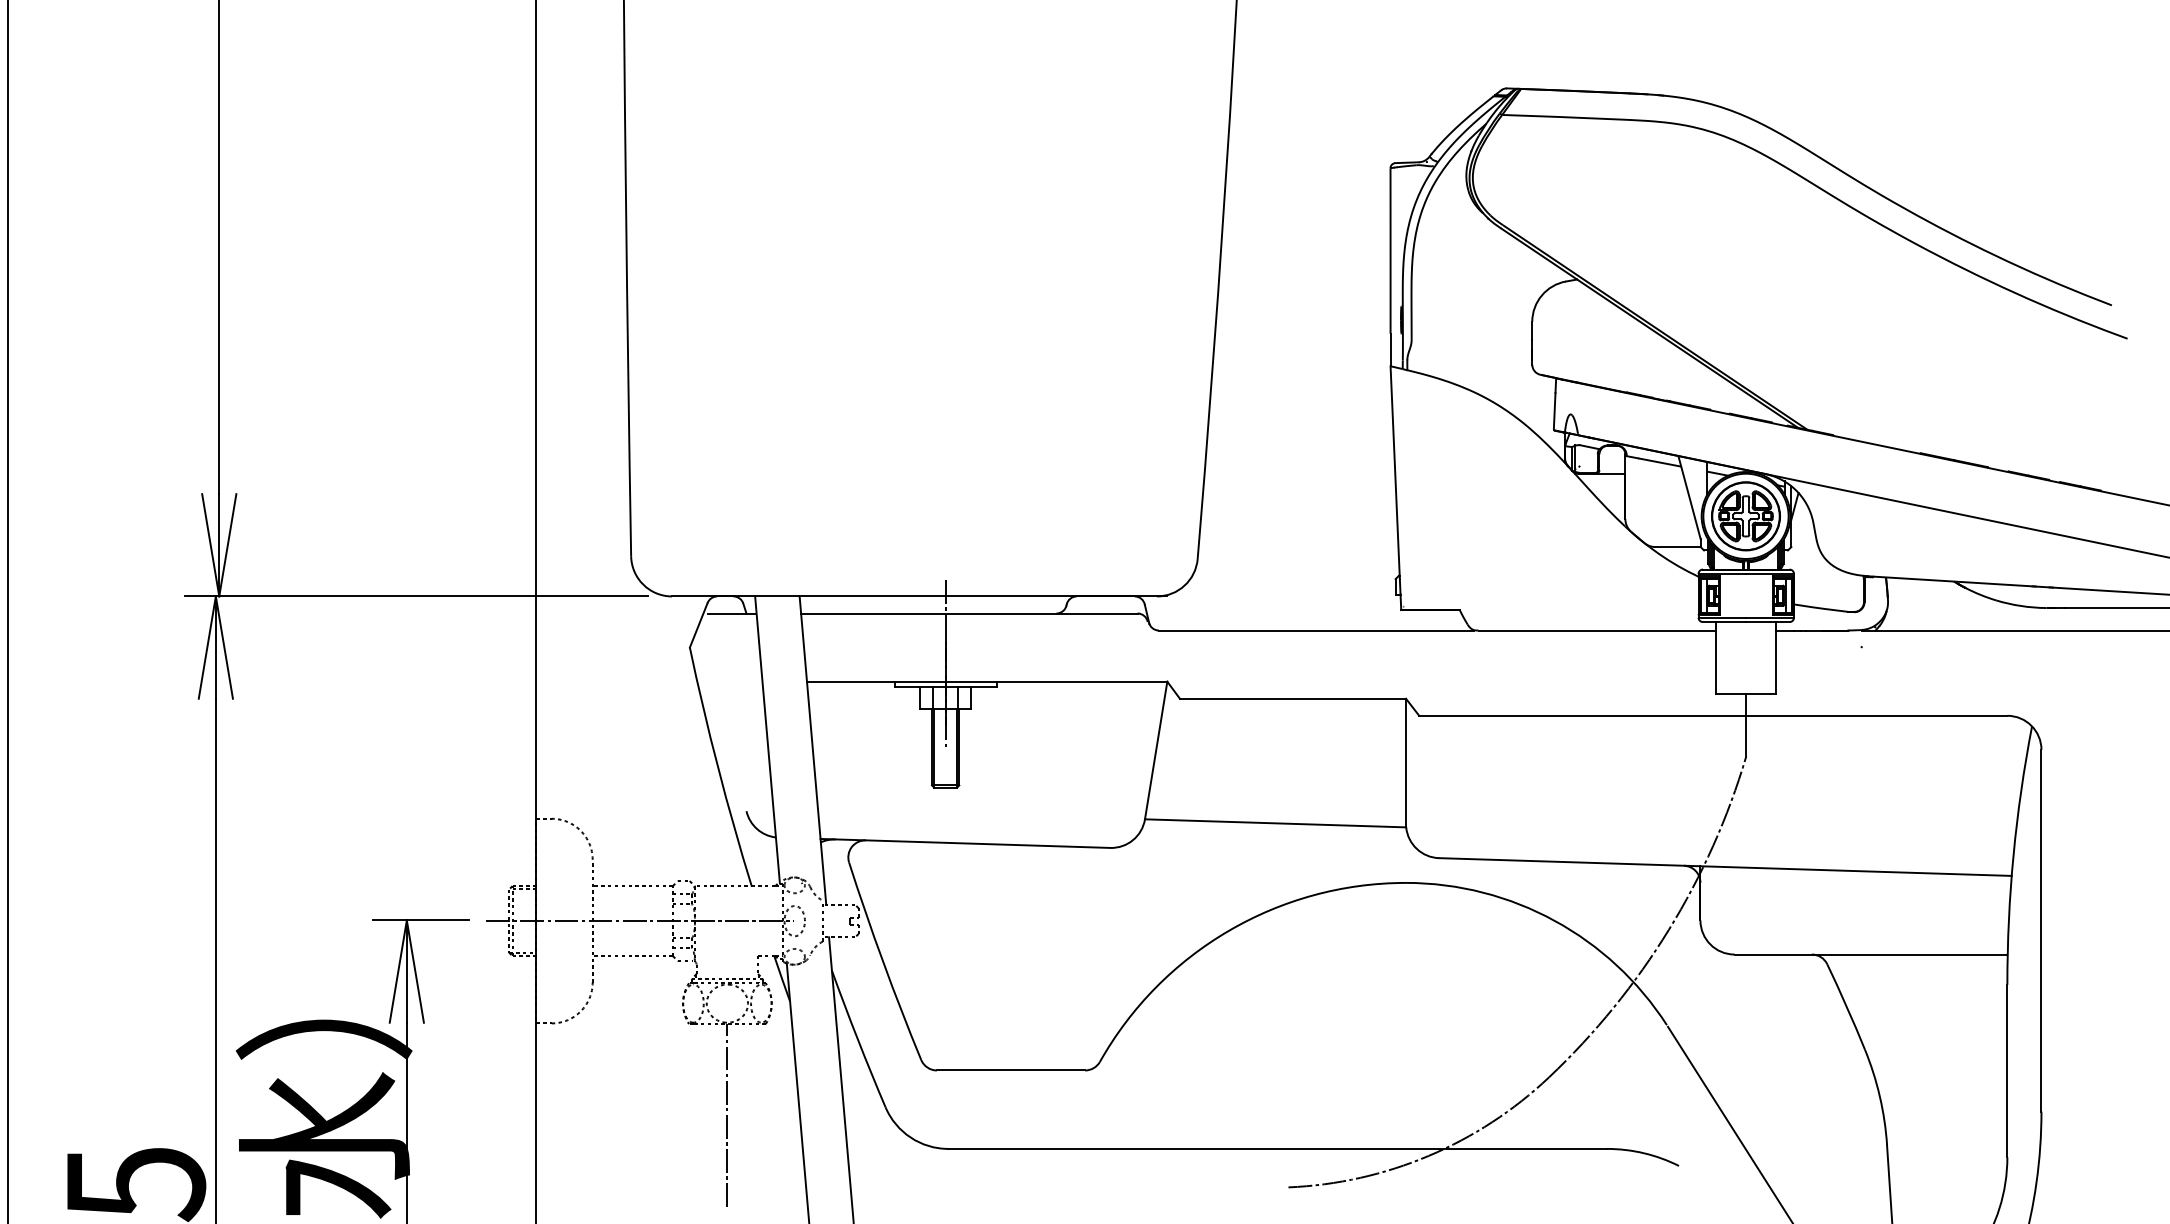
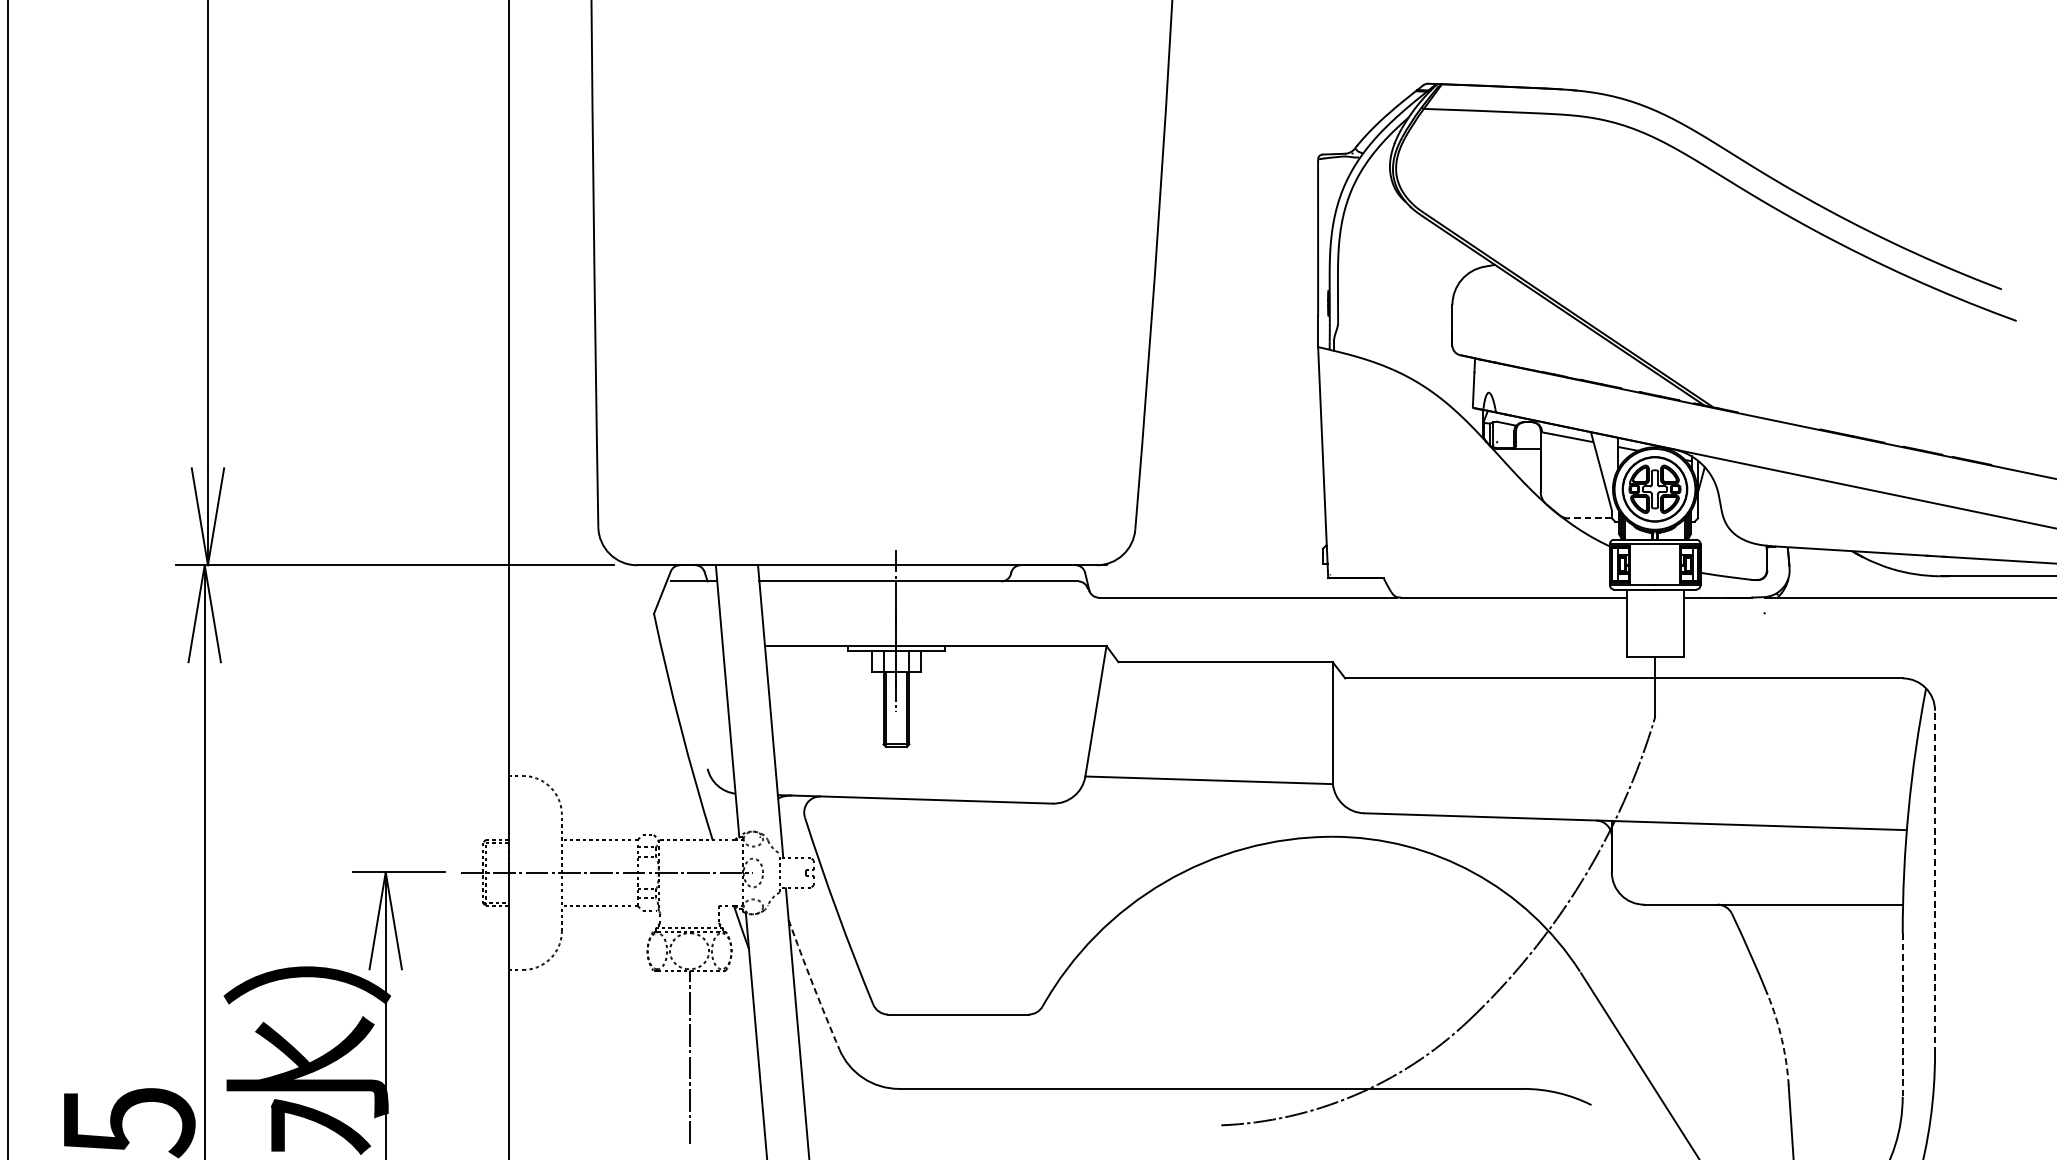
line: (1678, 547) -> (1591, 518), solid -> dashed
line: (2041, 930) -> (1935, 881), solid -> dashed
arc: (857, 1039) -> (812, 985), solid -> dashed
line: (2007, 1071) -> (1902, 1015), solid -> dashed
arc: (1879, 1096) -> (1781, 1039), solid -> dashed

